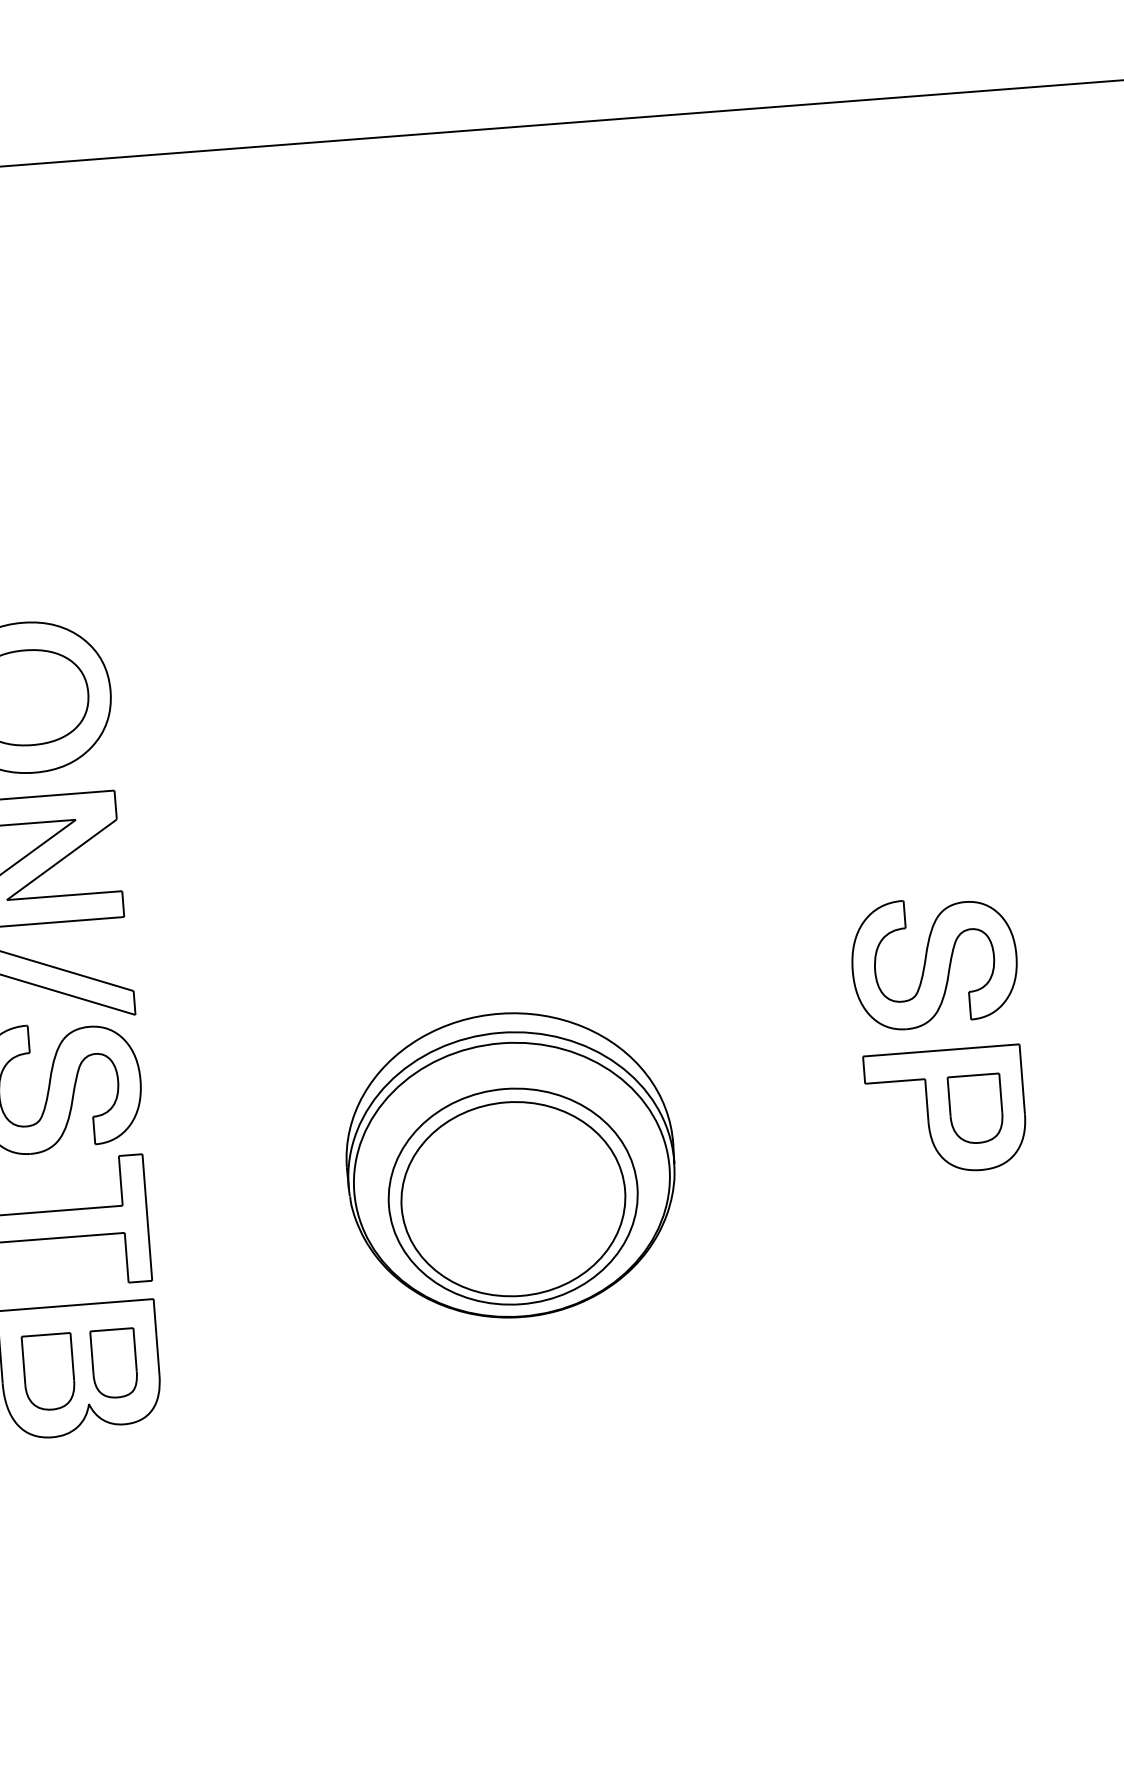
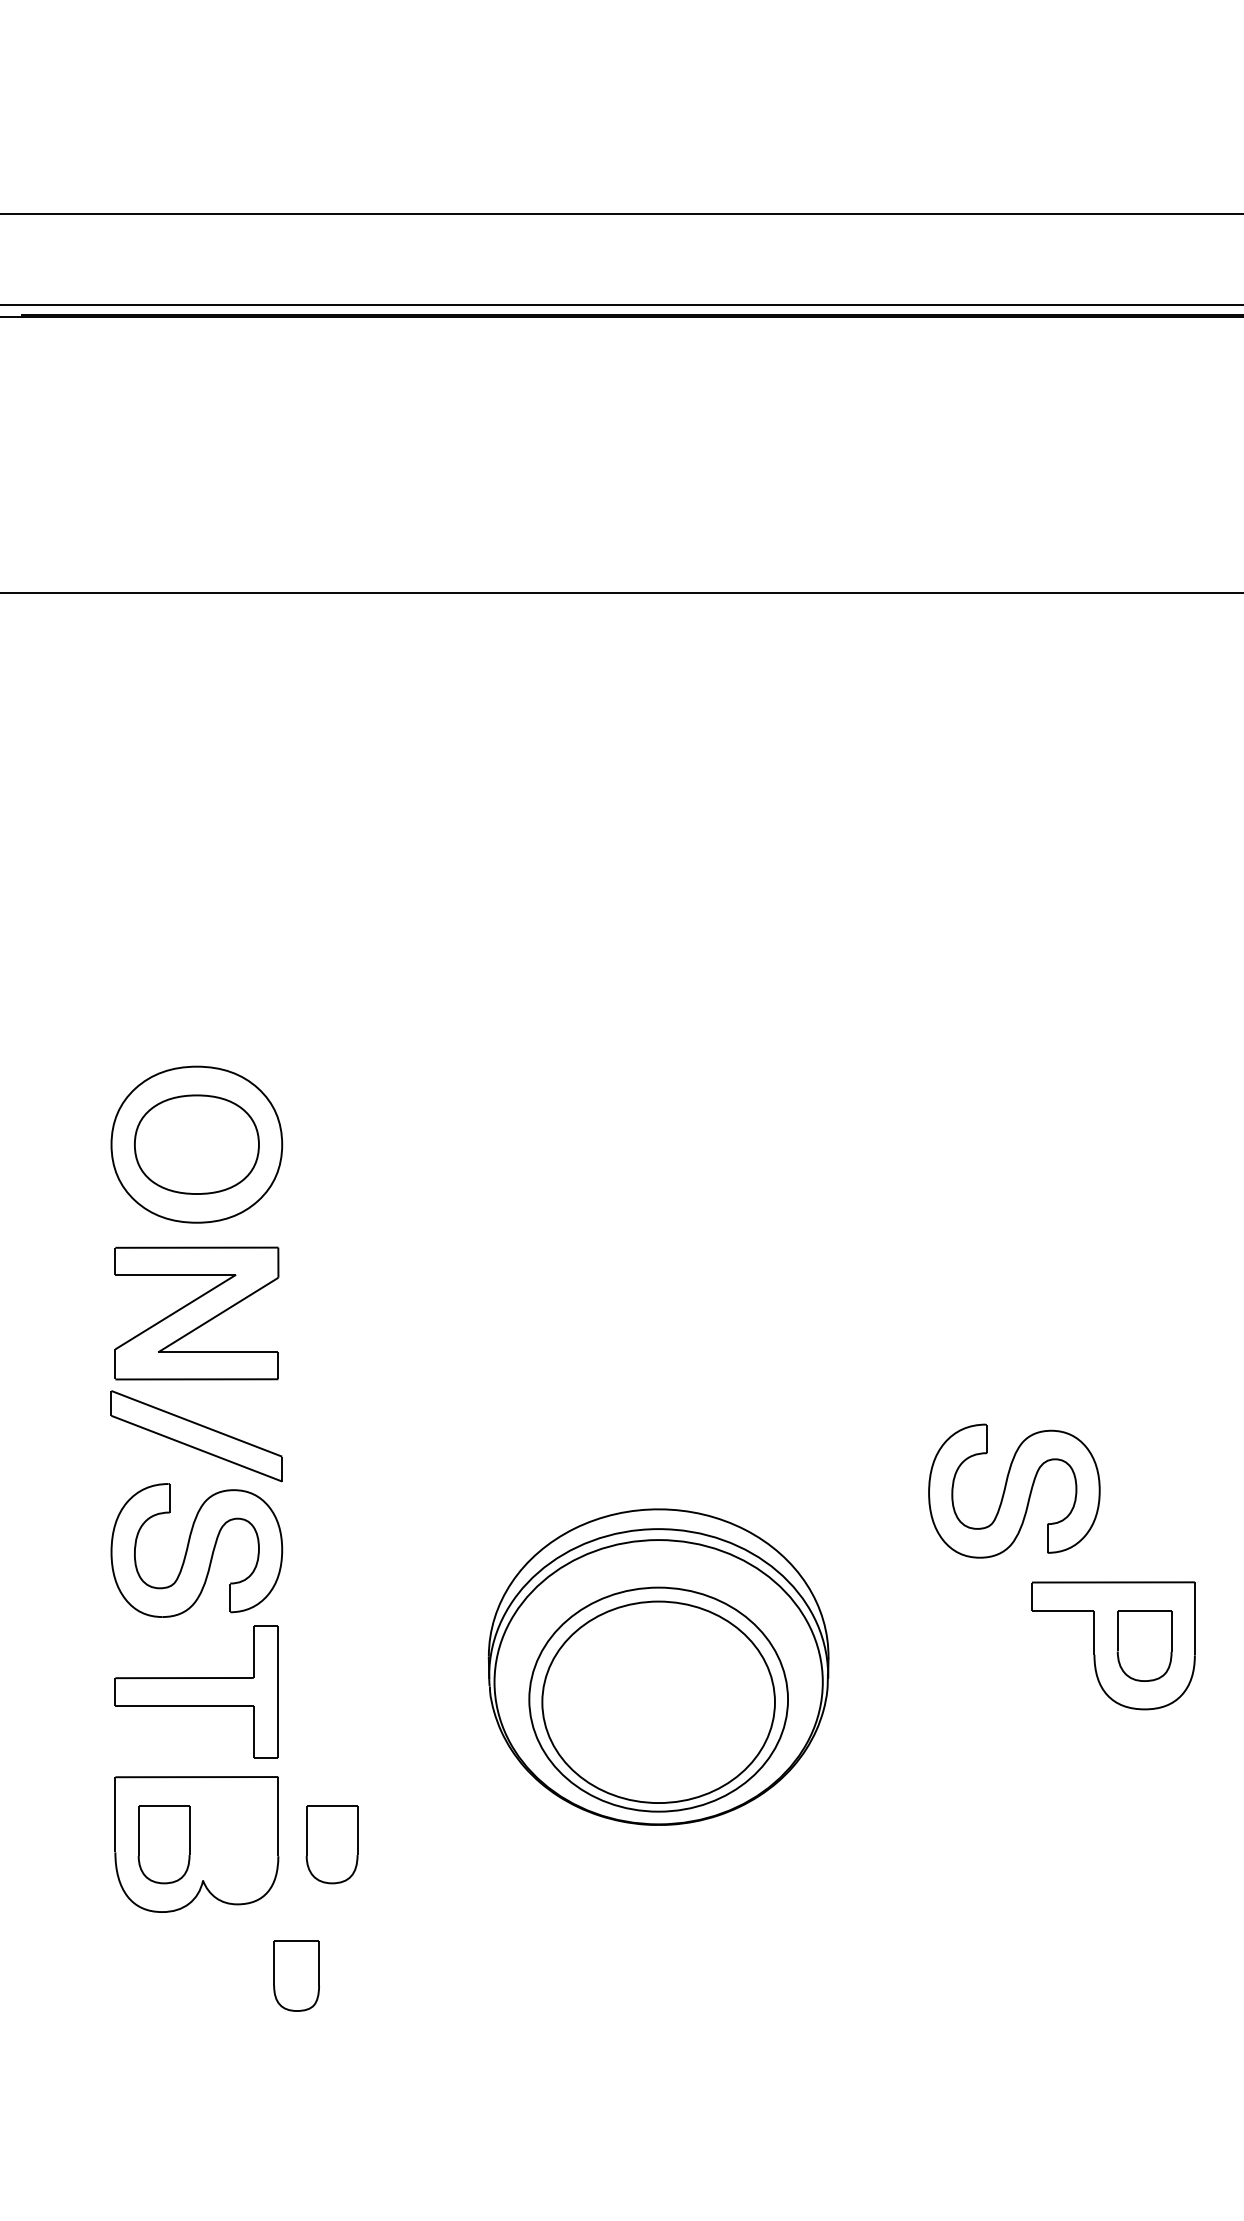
part: (934, 962) -> (1014, 1490), moved
part: (209, 1359) -> (331, 1844), added
part: (114, 1363) -> (296, 1975), moved

